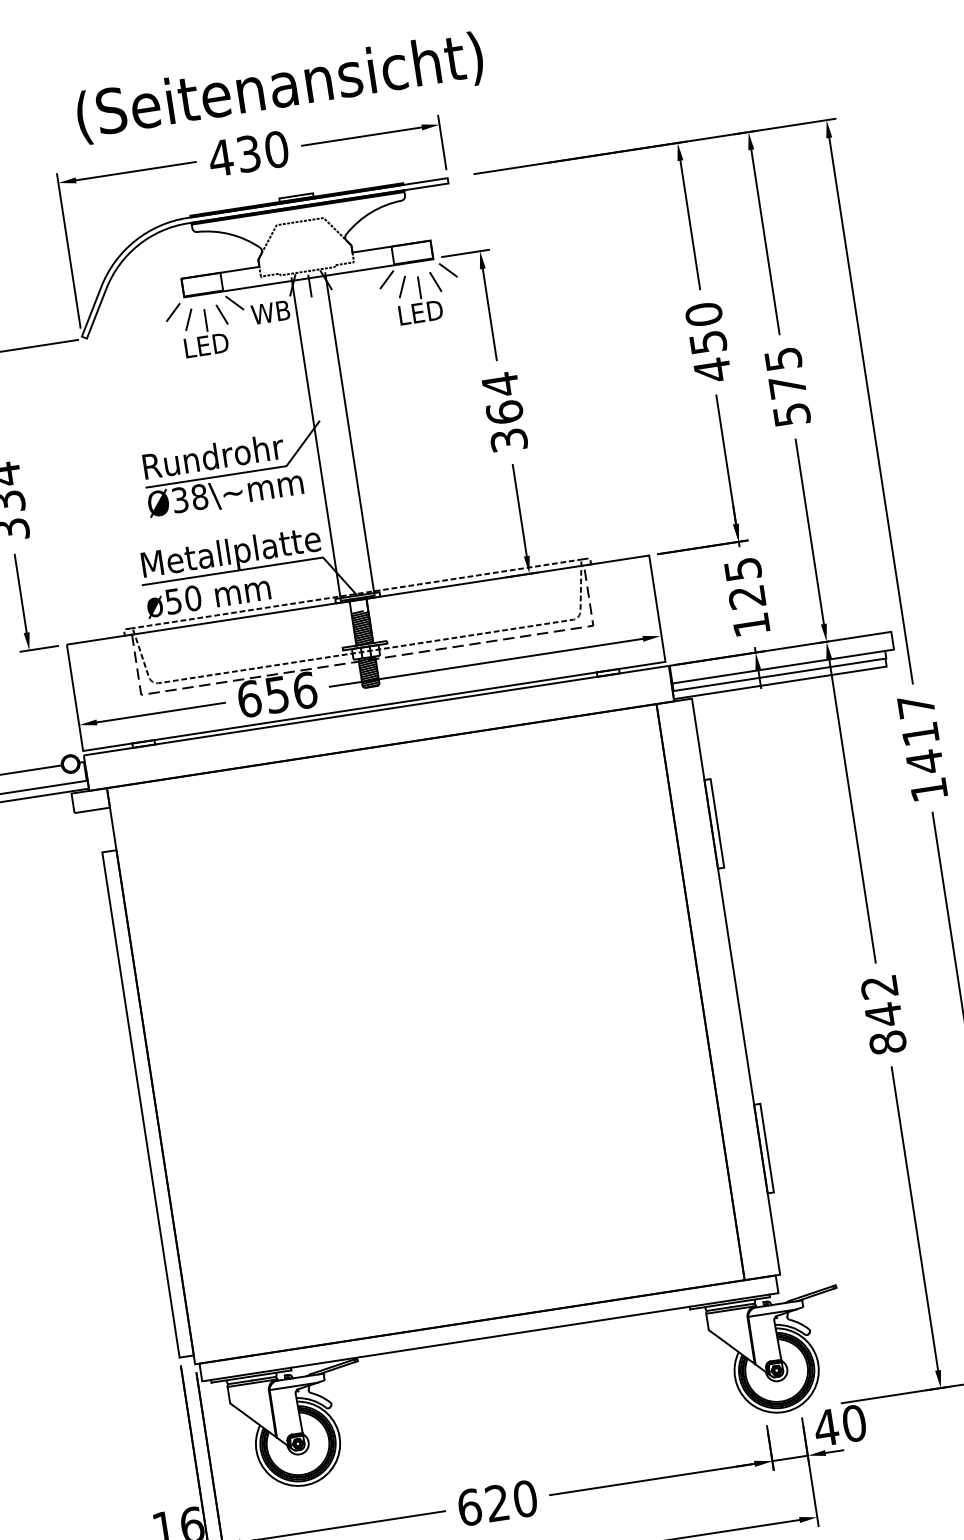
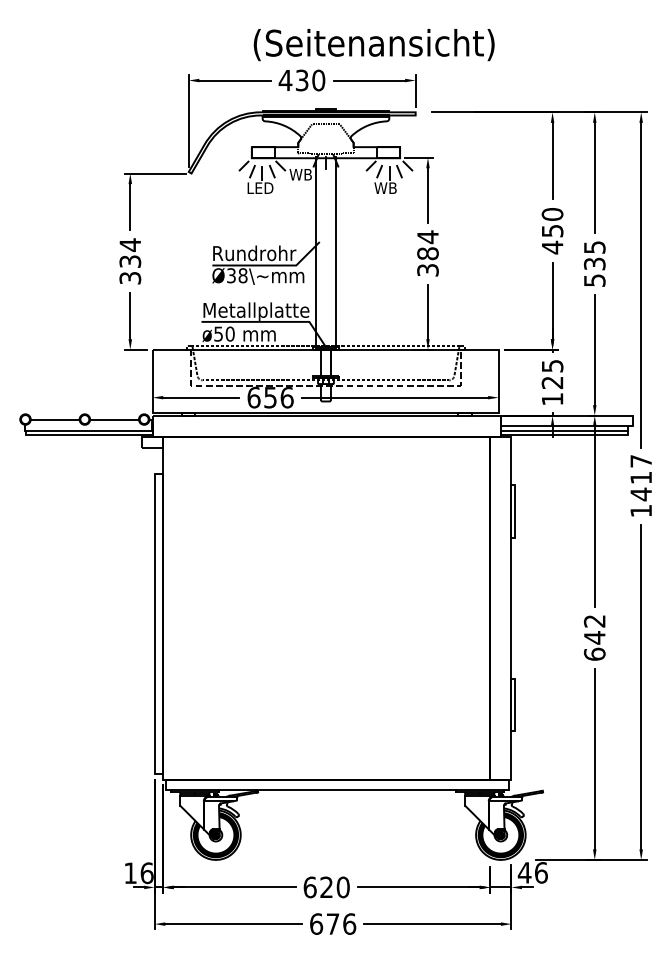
text: (279, 89) -> (373, 45), moved
text: (419, 311) -> (387, 187), LED -> WB
text: (787, 386) -> (594, 263), 575 -> 535
text: (503, 412) -> (427, 253), 364 -> 384
hatch: (361, 628) -> (325, 366), removed
hatch: (368, 672) -> (325, 392), removed
text: (887, 1041) -> (594, 653), 842 -> 642
text: (852, 1423) -> (540, 872), 40 -> 46

